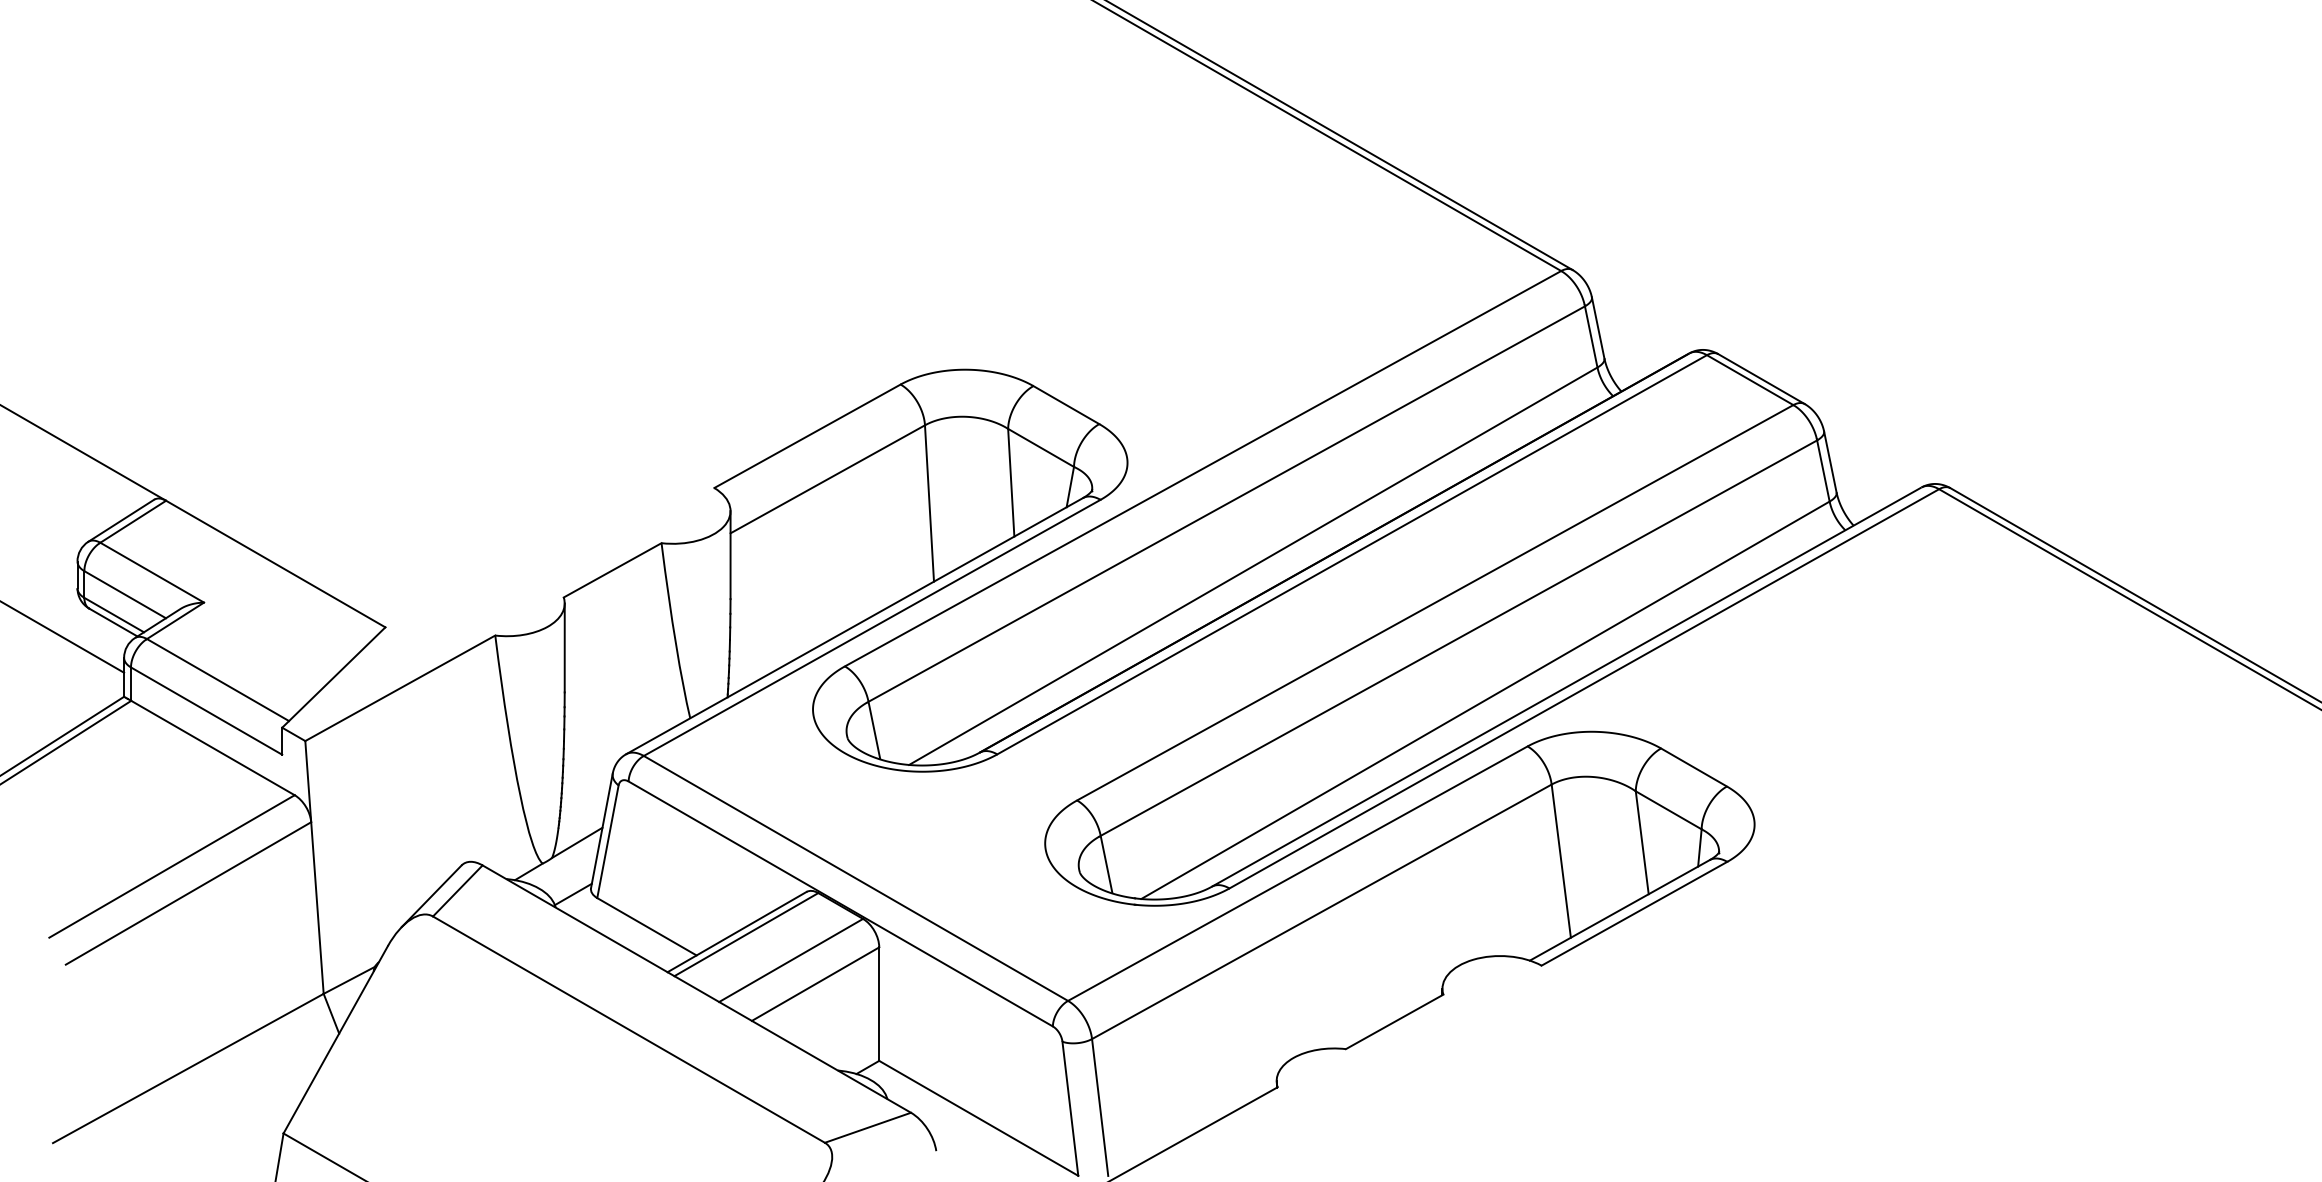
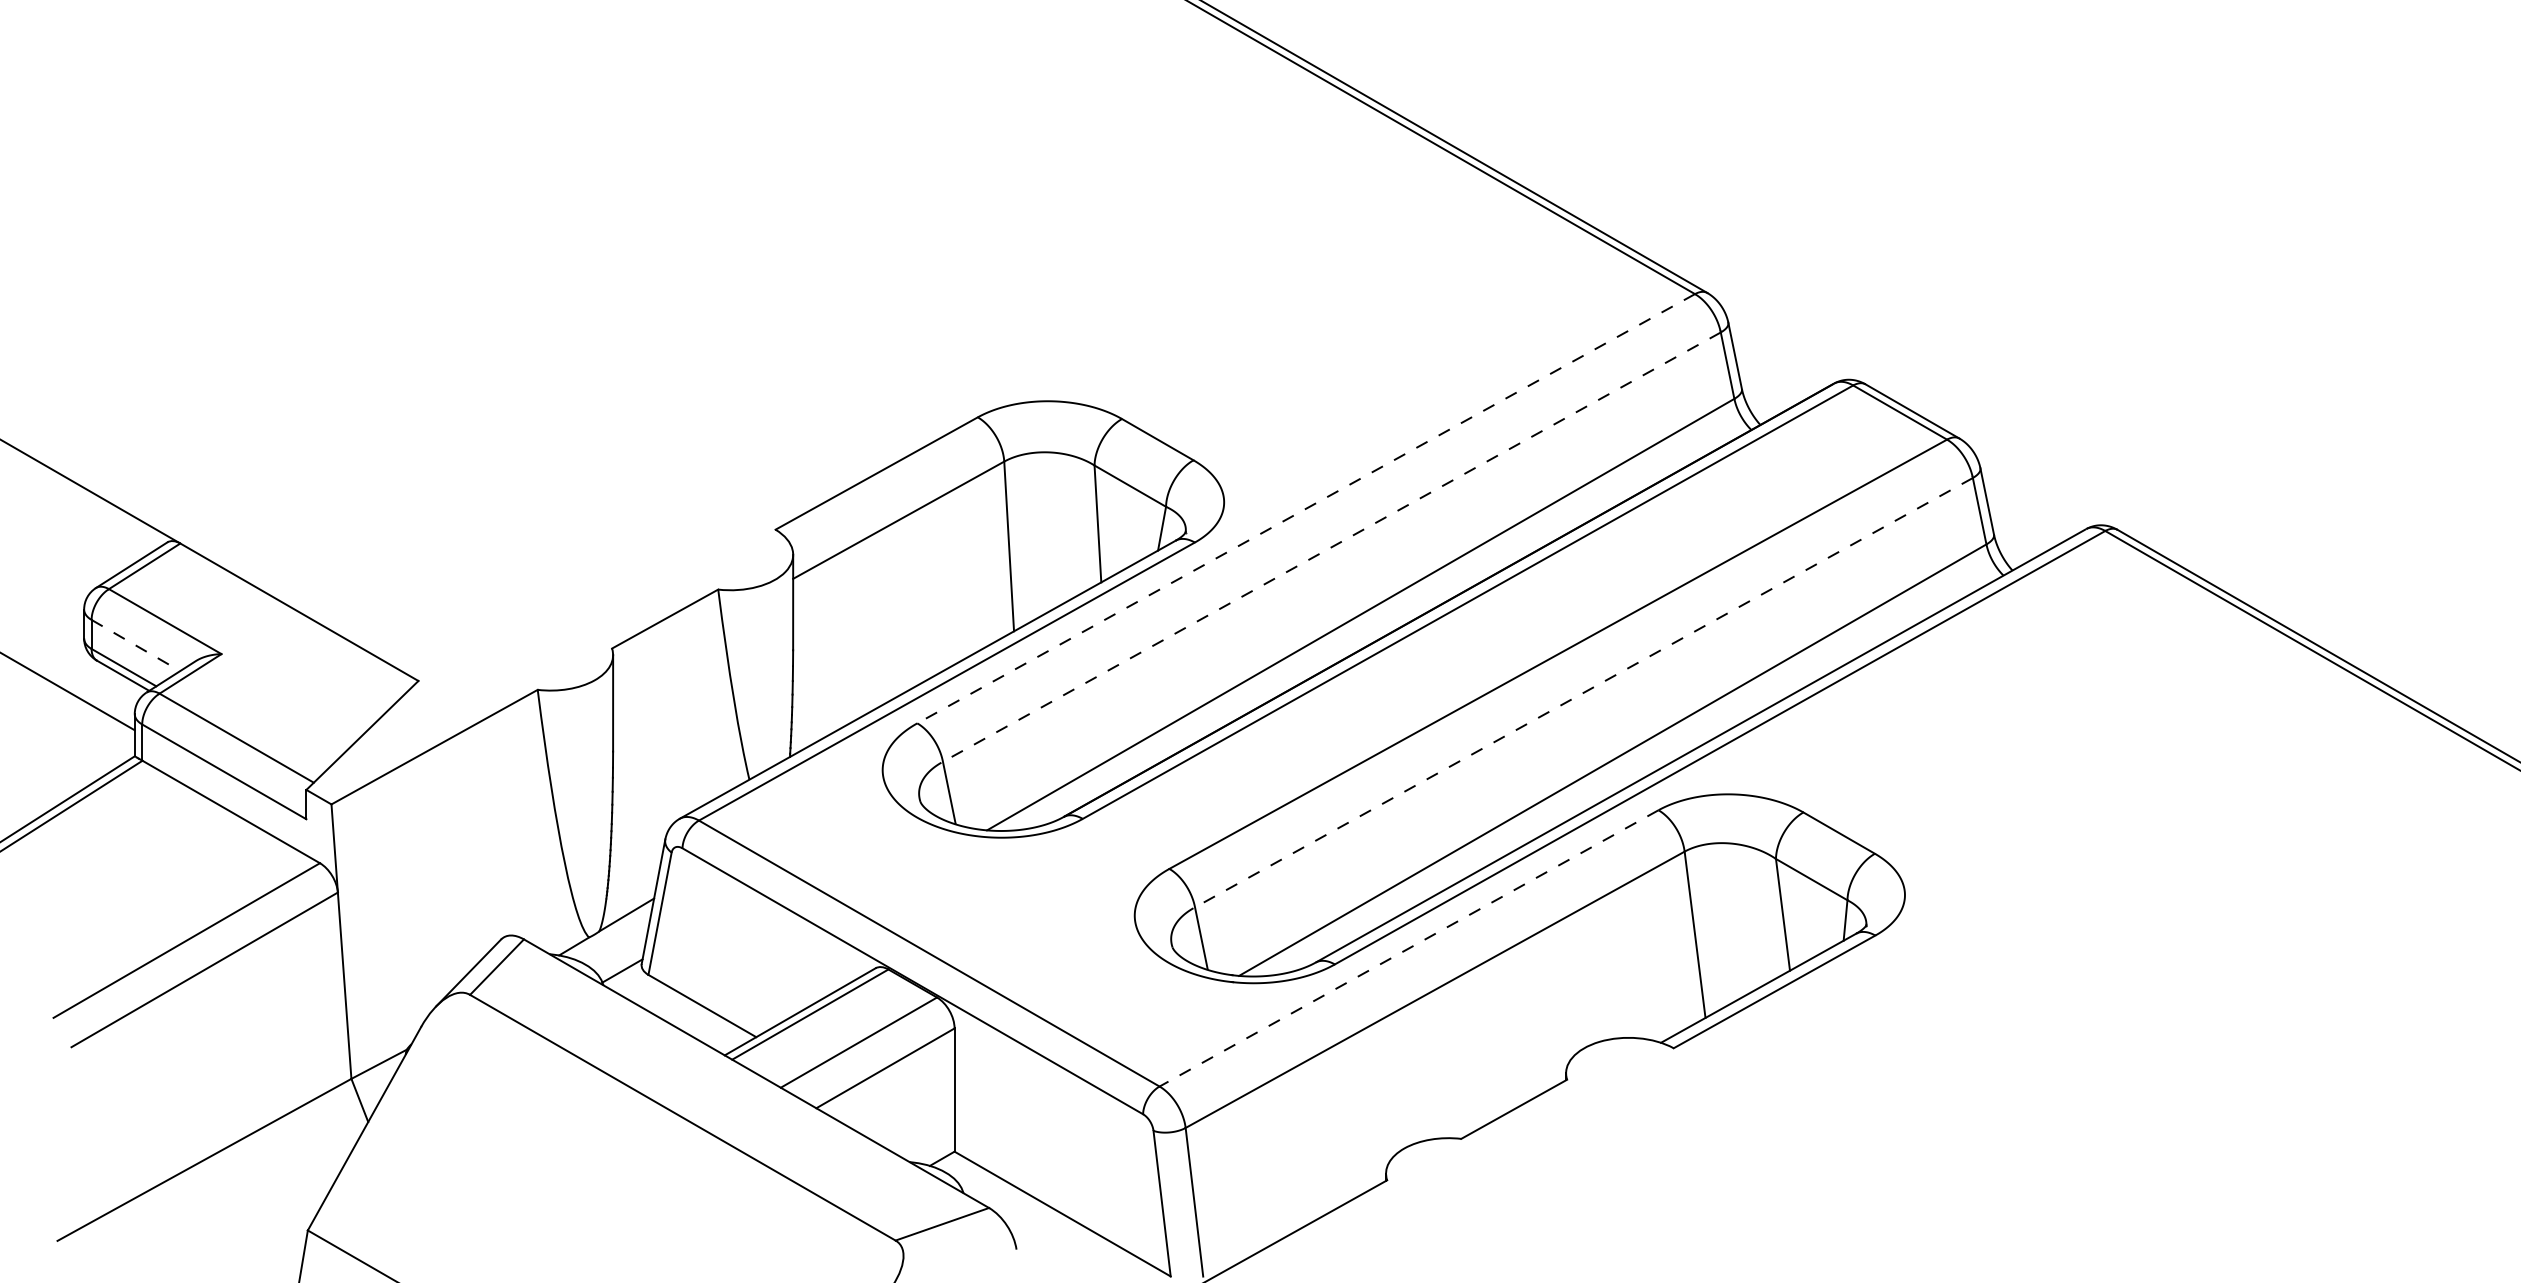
line: (1202, 468) -> (1305, 508), solid -> dashed
line: (1226, 504) -> (1331, 547), solid -> dashed
line: (125, 594) -> (136, 645), solid -> dashed
line: (1458, 638) -> (1583, 693), solid -> dashed
line: (1297, 873) -> (1408, 948), solid -> dashed

